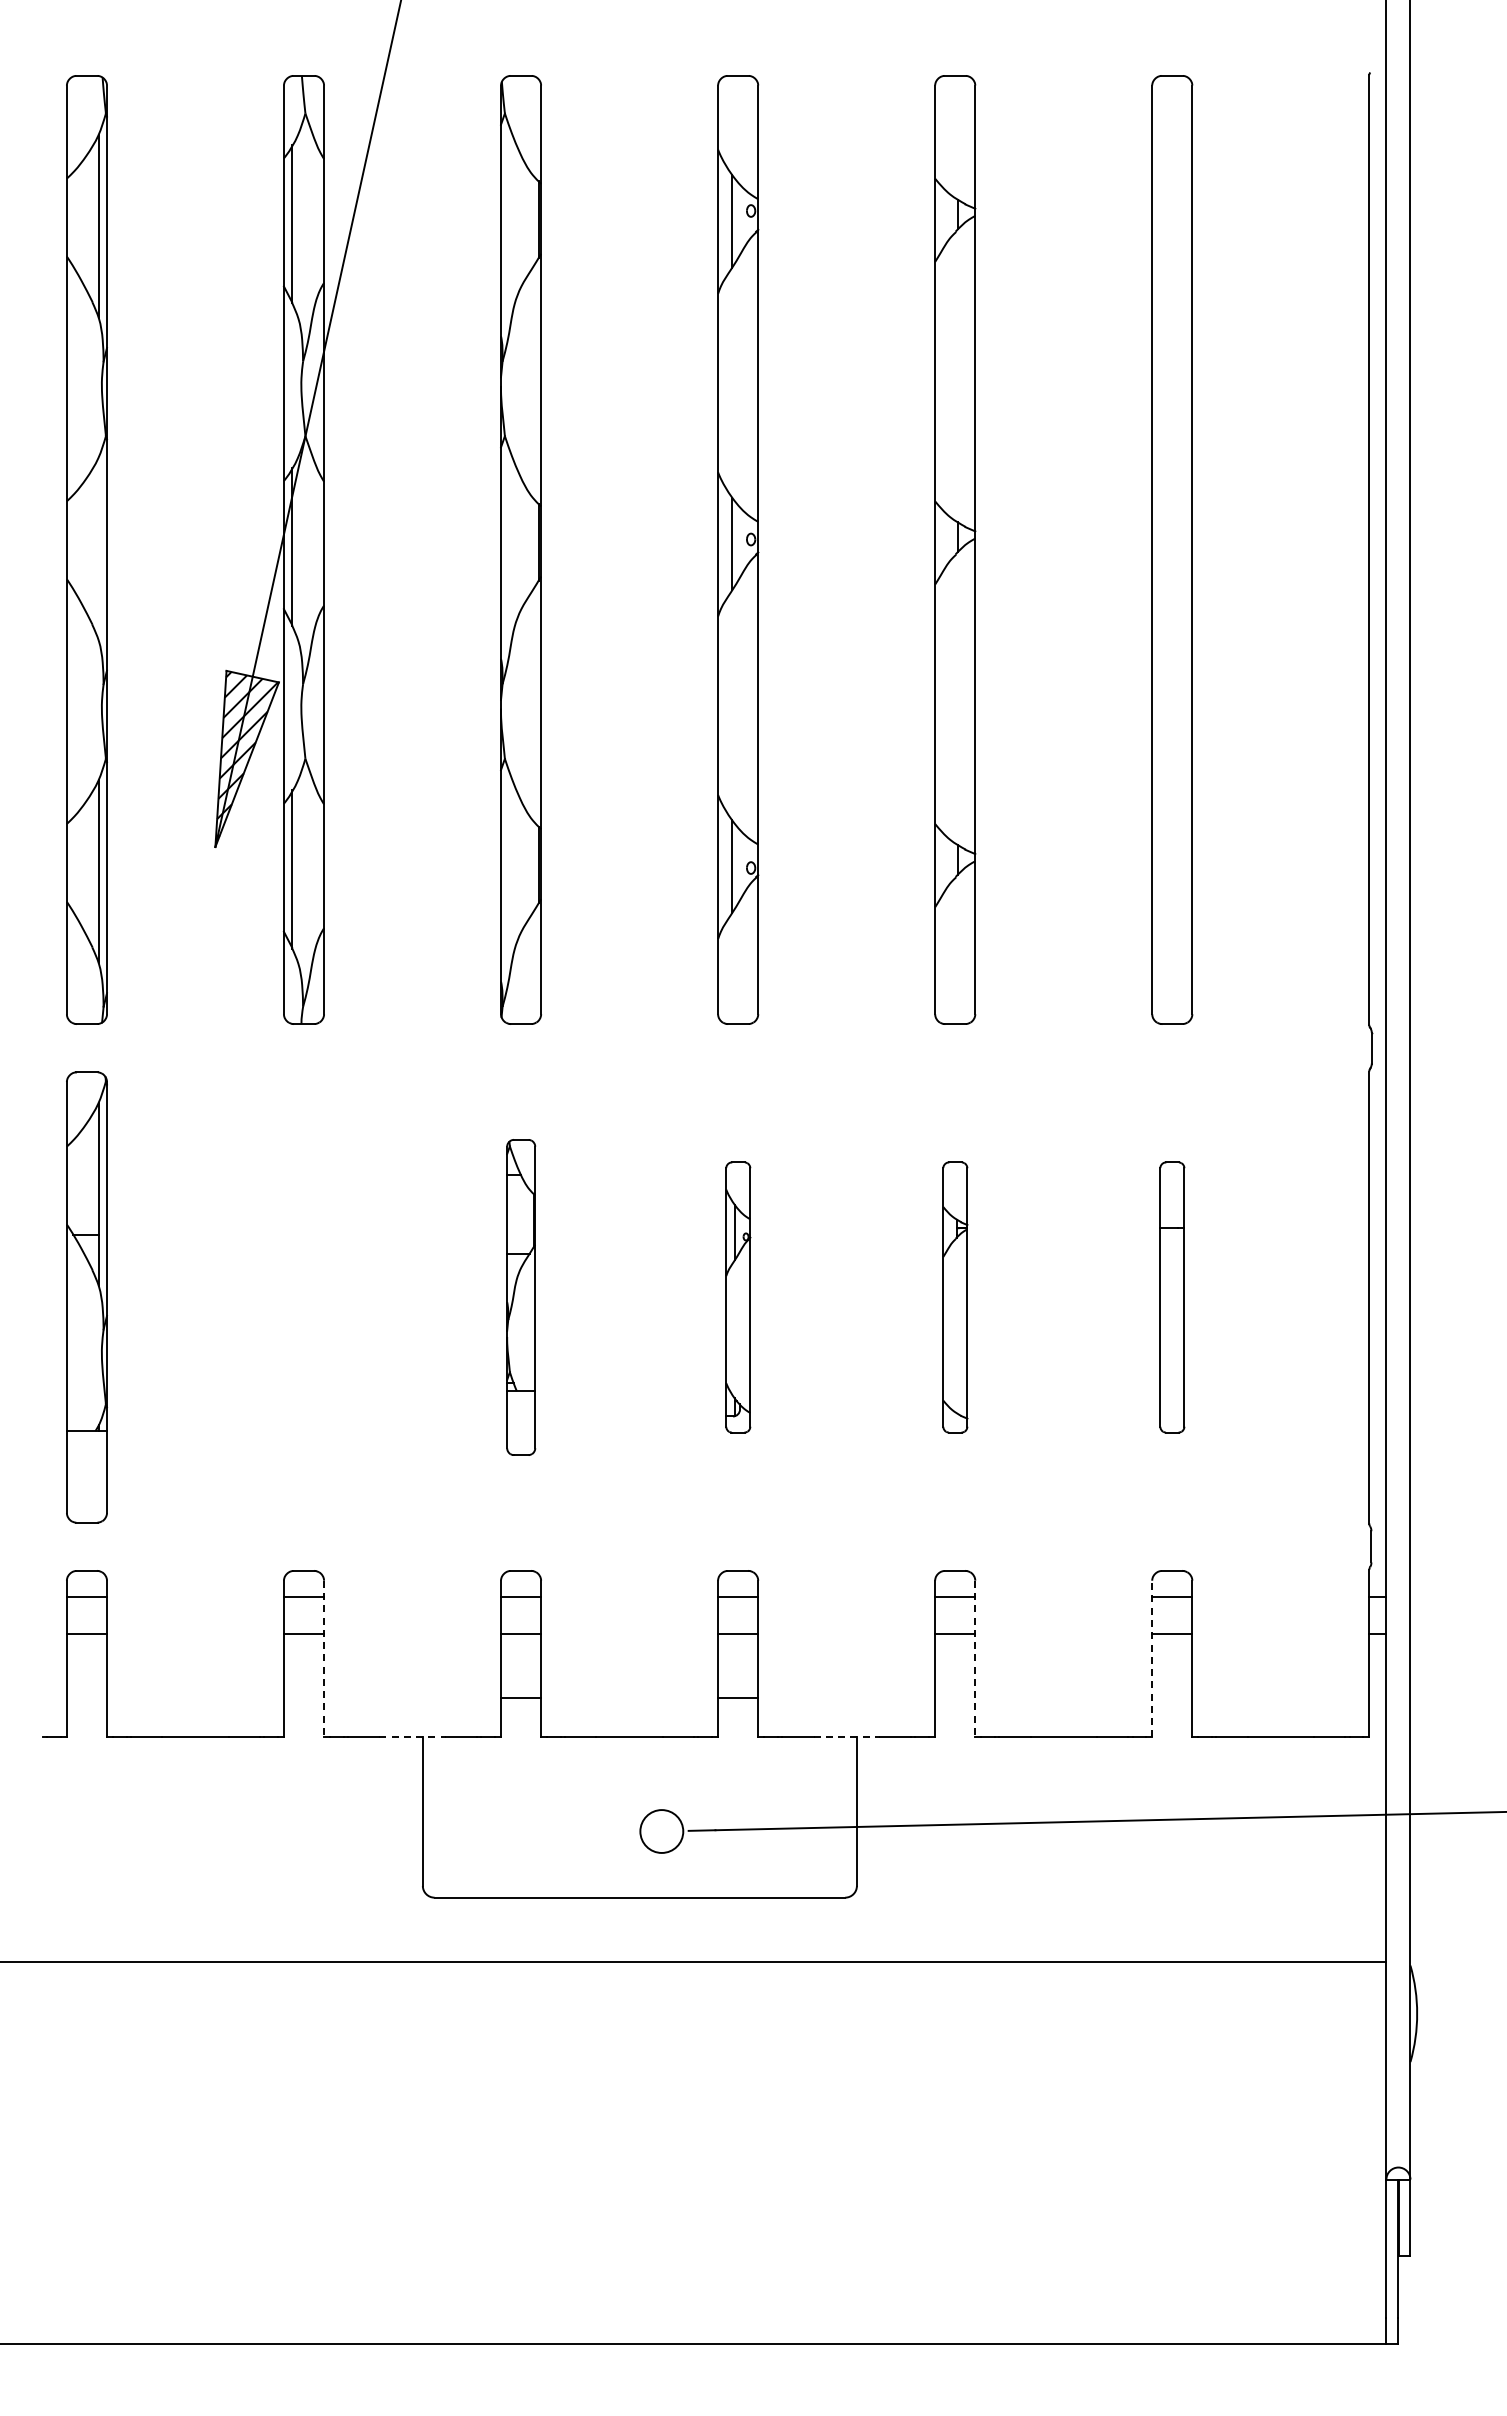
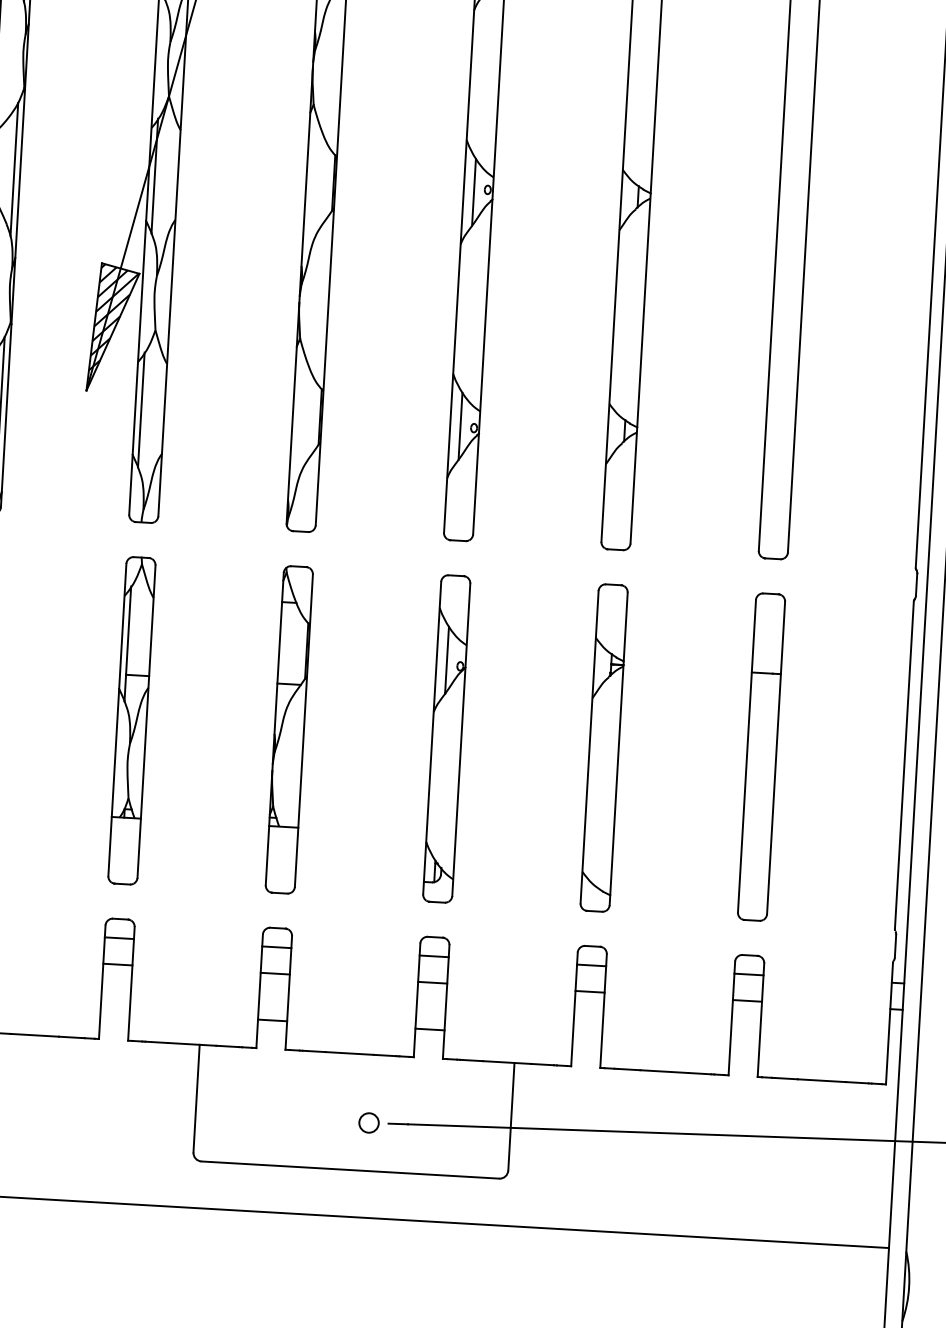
line: (98, 548) -> (14, 169), added
part: (303, 1297) -> (131, 720), added
part: (521, 1297) -> (289, 729), size x1.43
part: (738, 1297) -> (446, 738), size x1.67
part: (955, 1297) -> (604, 748), size x1.67
part: (1172, 1297) -> (761, 757), size x1.67
line: (1152, 1658) -> (732, 1018), dashed -> solid
line: (324, 1659) -> (131, 984), dashed -> solid
line: (975, 1659) -> (603, 1011), dashed -> solid
line: (413, 1737) -> (192, 1044), dashed -> solid
line: (847, 1737) -> (507, 1062), dashed -> solid
circle: (661, 1831) -> (368, 1122), size x0.62

